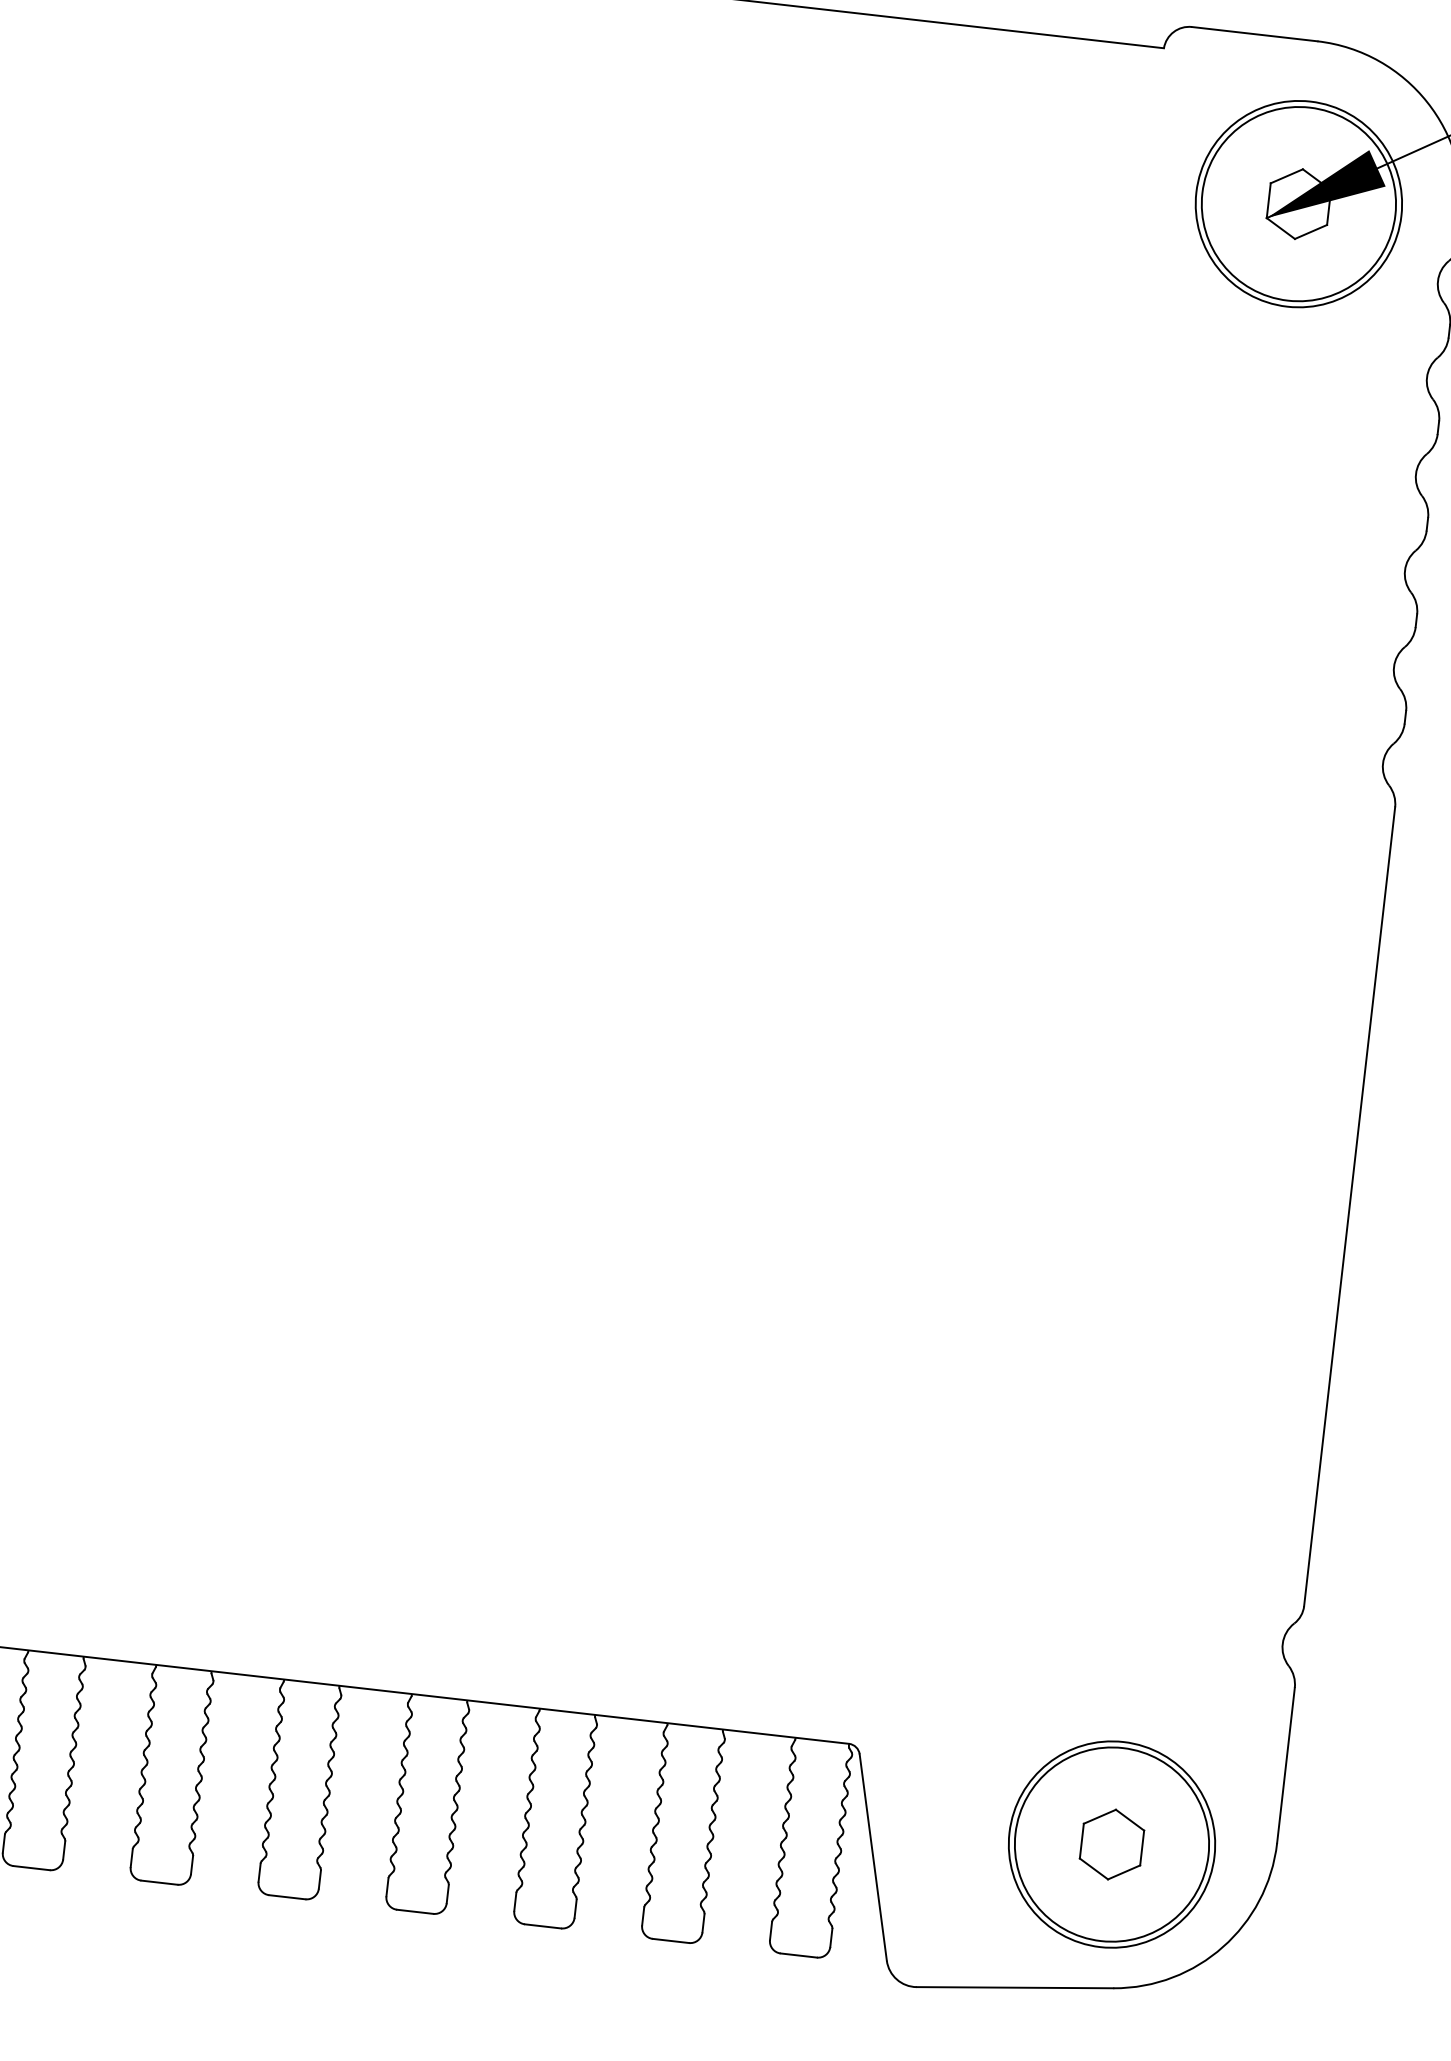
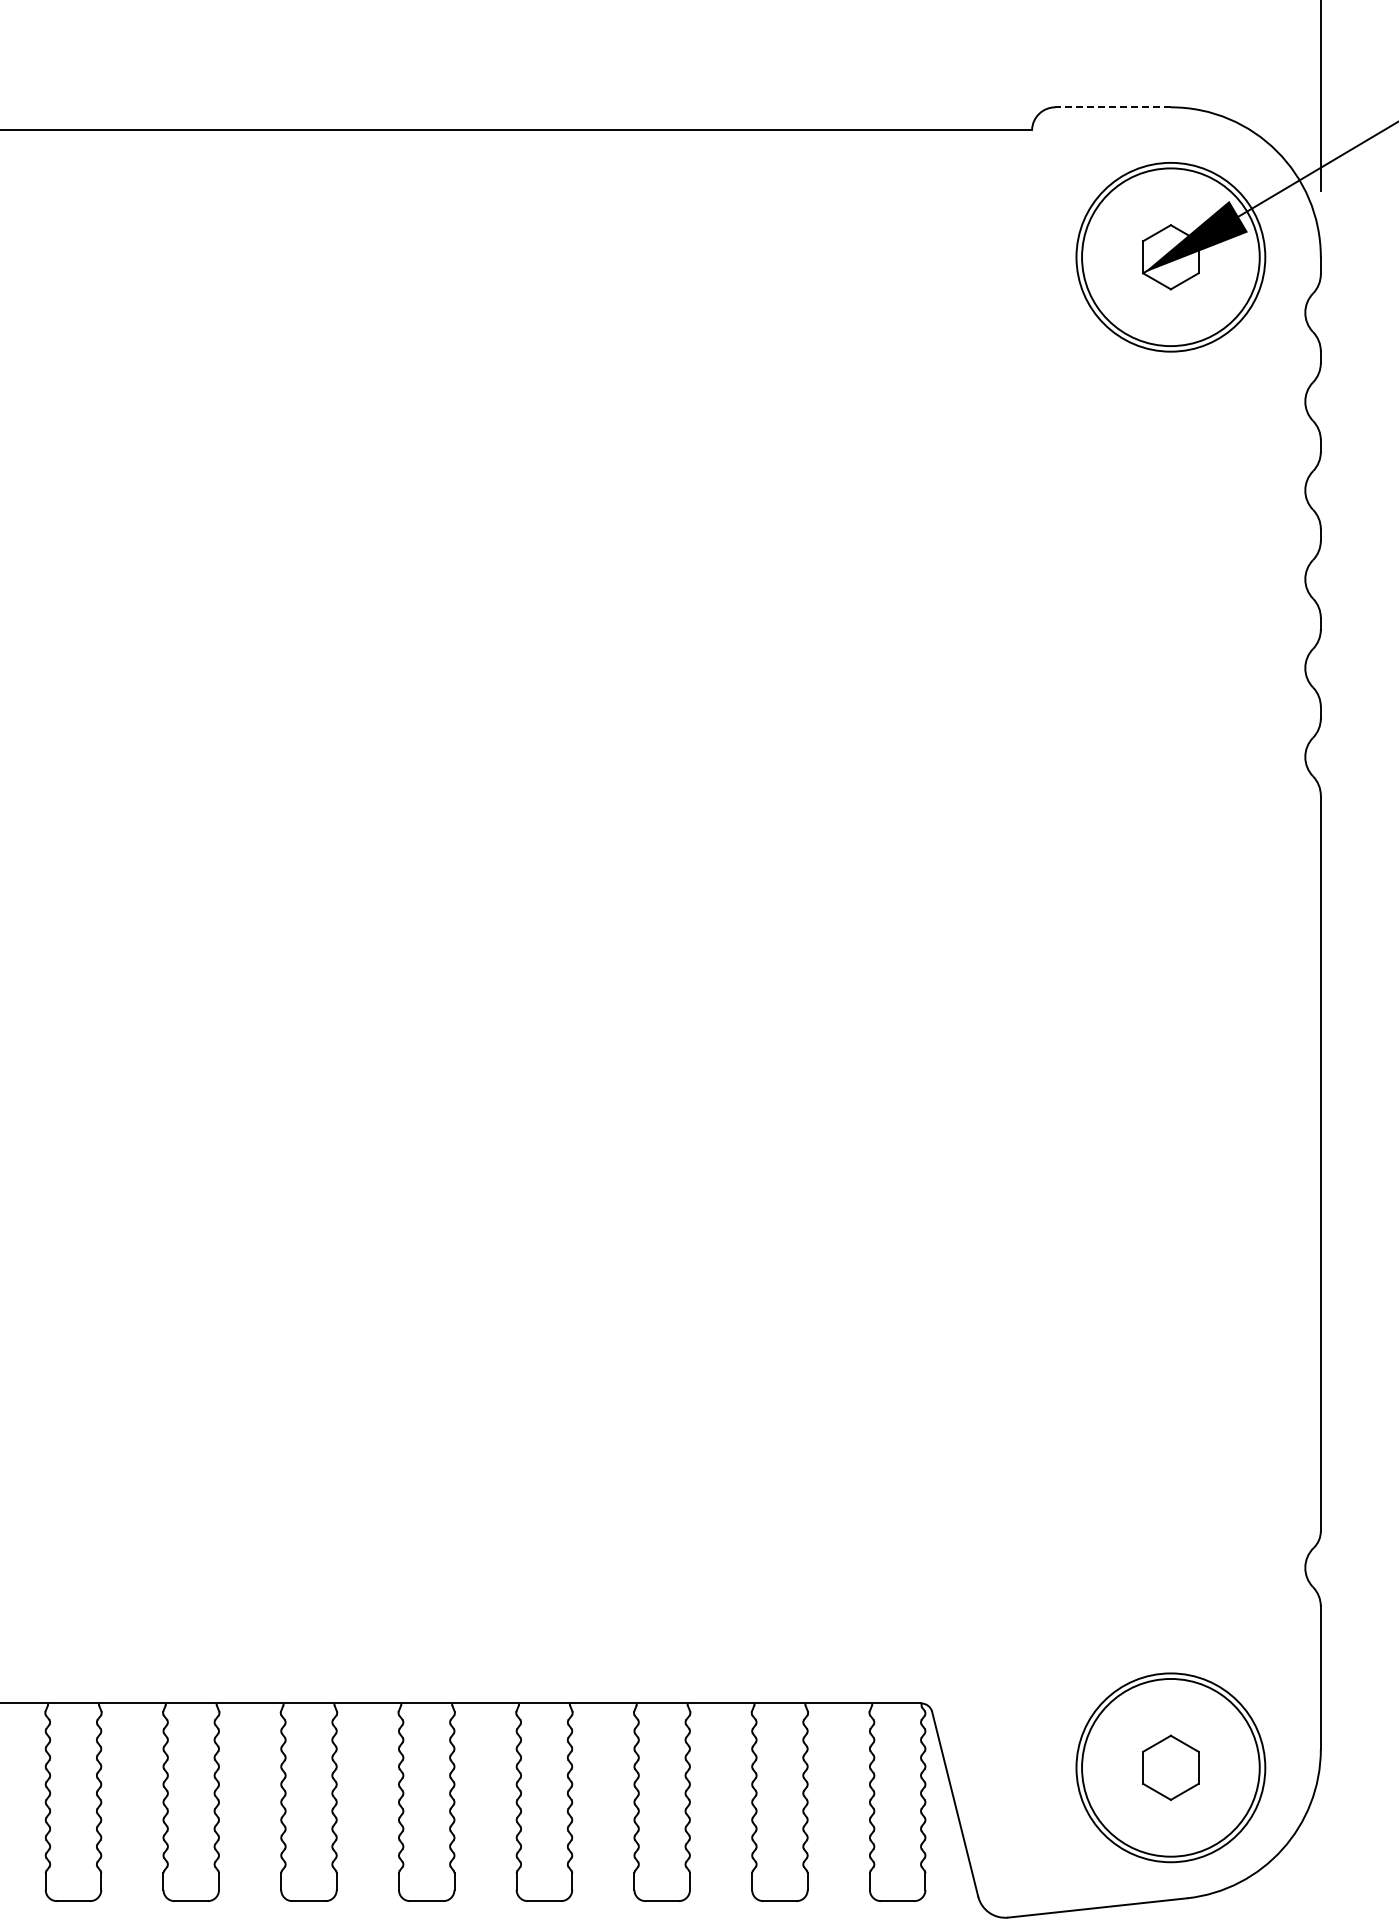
line: (1255, 34) -> (1113, 107), solid -> dashed

